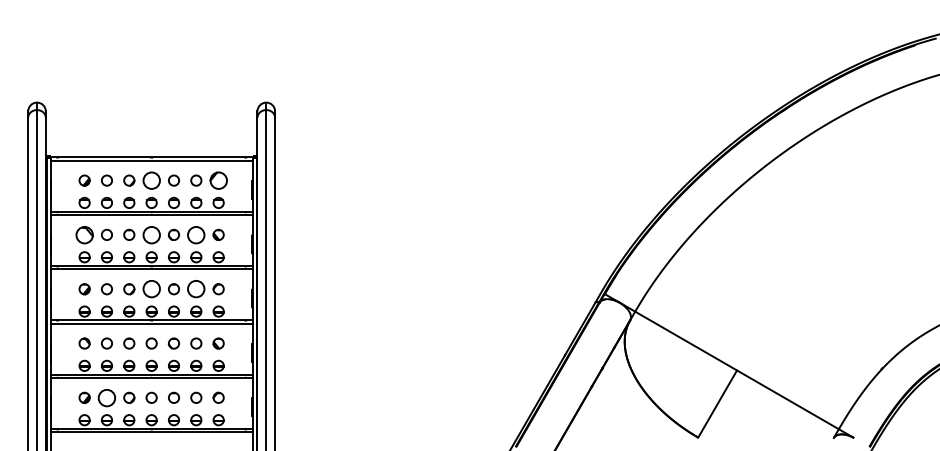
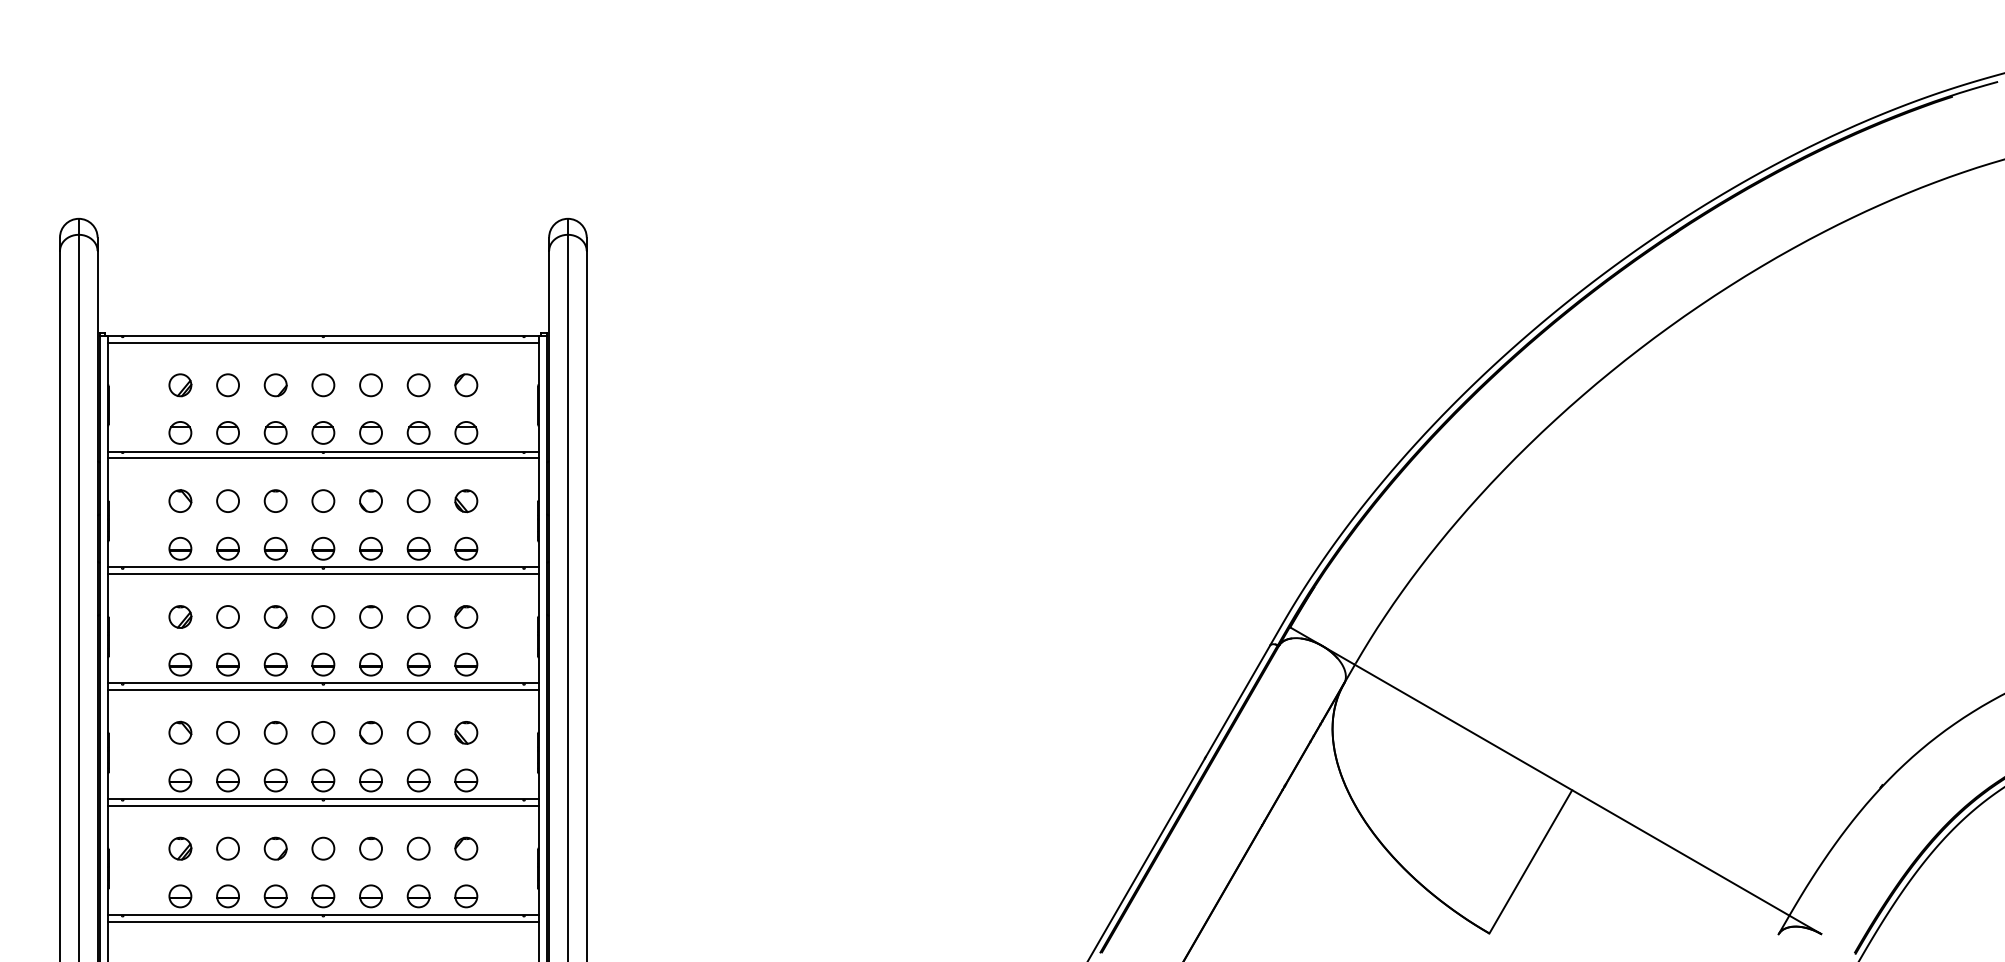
circle: (151, 180) -> (323, 385), size x0.62
part: (218, 180) -> (465, 385), size x0.62
part: (84, 234) -> (180, 500), size x0.62
circle: (151, 234) -> (323, 500), size x0.62
circle: (196, 234) -> (419, 500), size x0.62
circle: (151, 289) -> (323, 617), size x0.62
circle: (196, 289) -> (419, 617), size x0.62
circle: (106, 397) -> (227, 847), size x0.62

